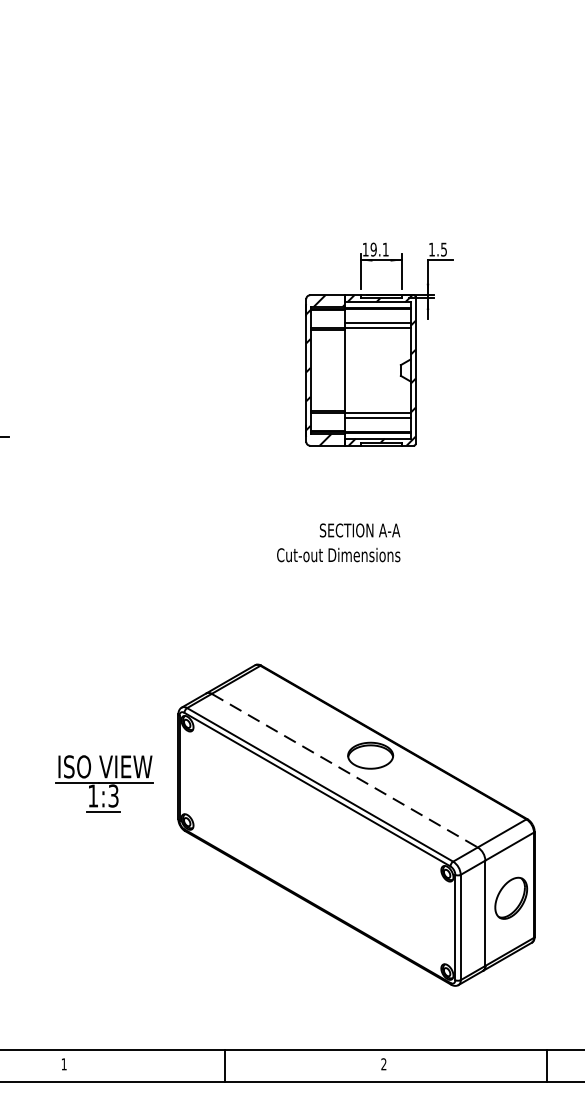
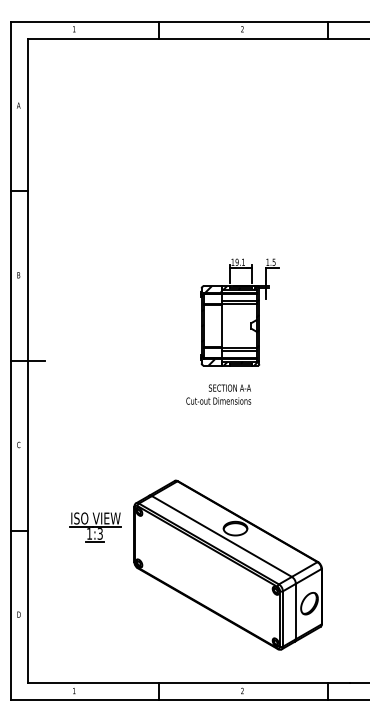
text: (338, 542) -> (218, 394), moved
line: (343, 770) -> (221, 536), dashed -> solid
part: (104, 783) -> (95, 527), moved

